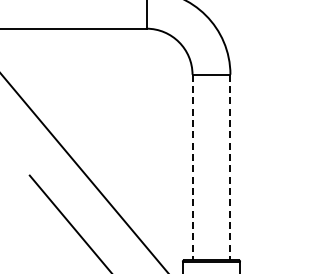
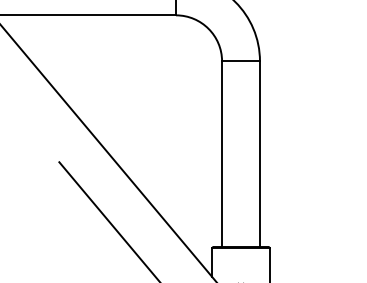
line: (192, 167) -> (222, 154), dashed -> solid
line: (229, 167) -> (259, 154), dashed -> solid

